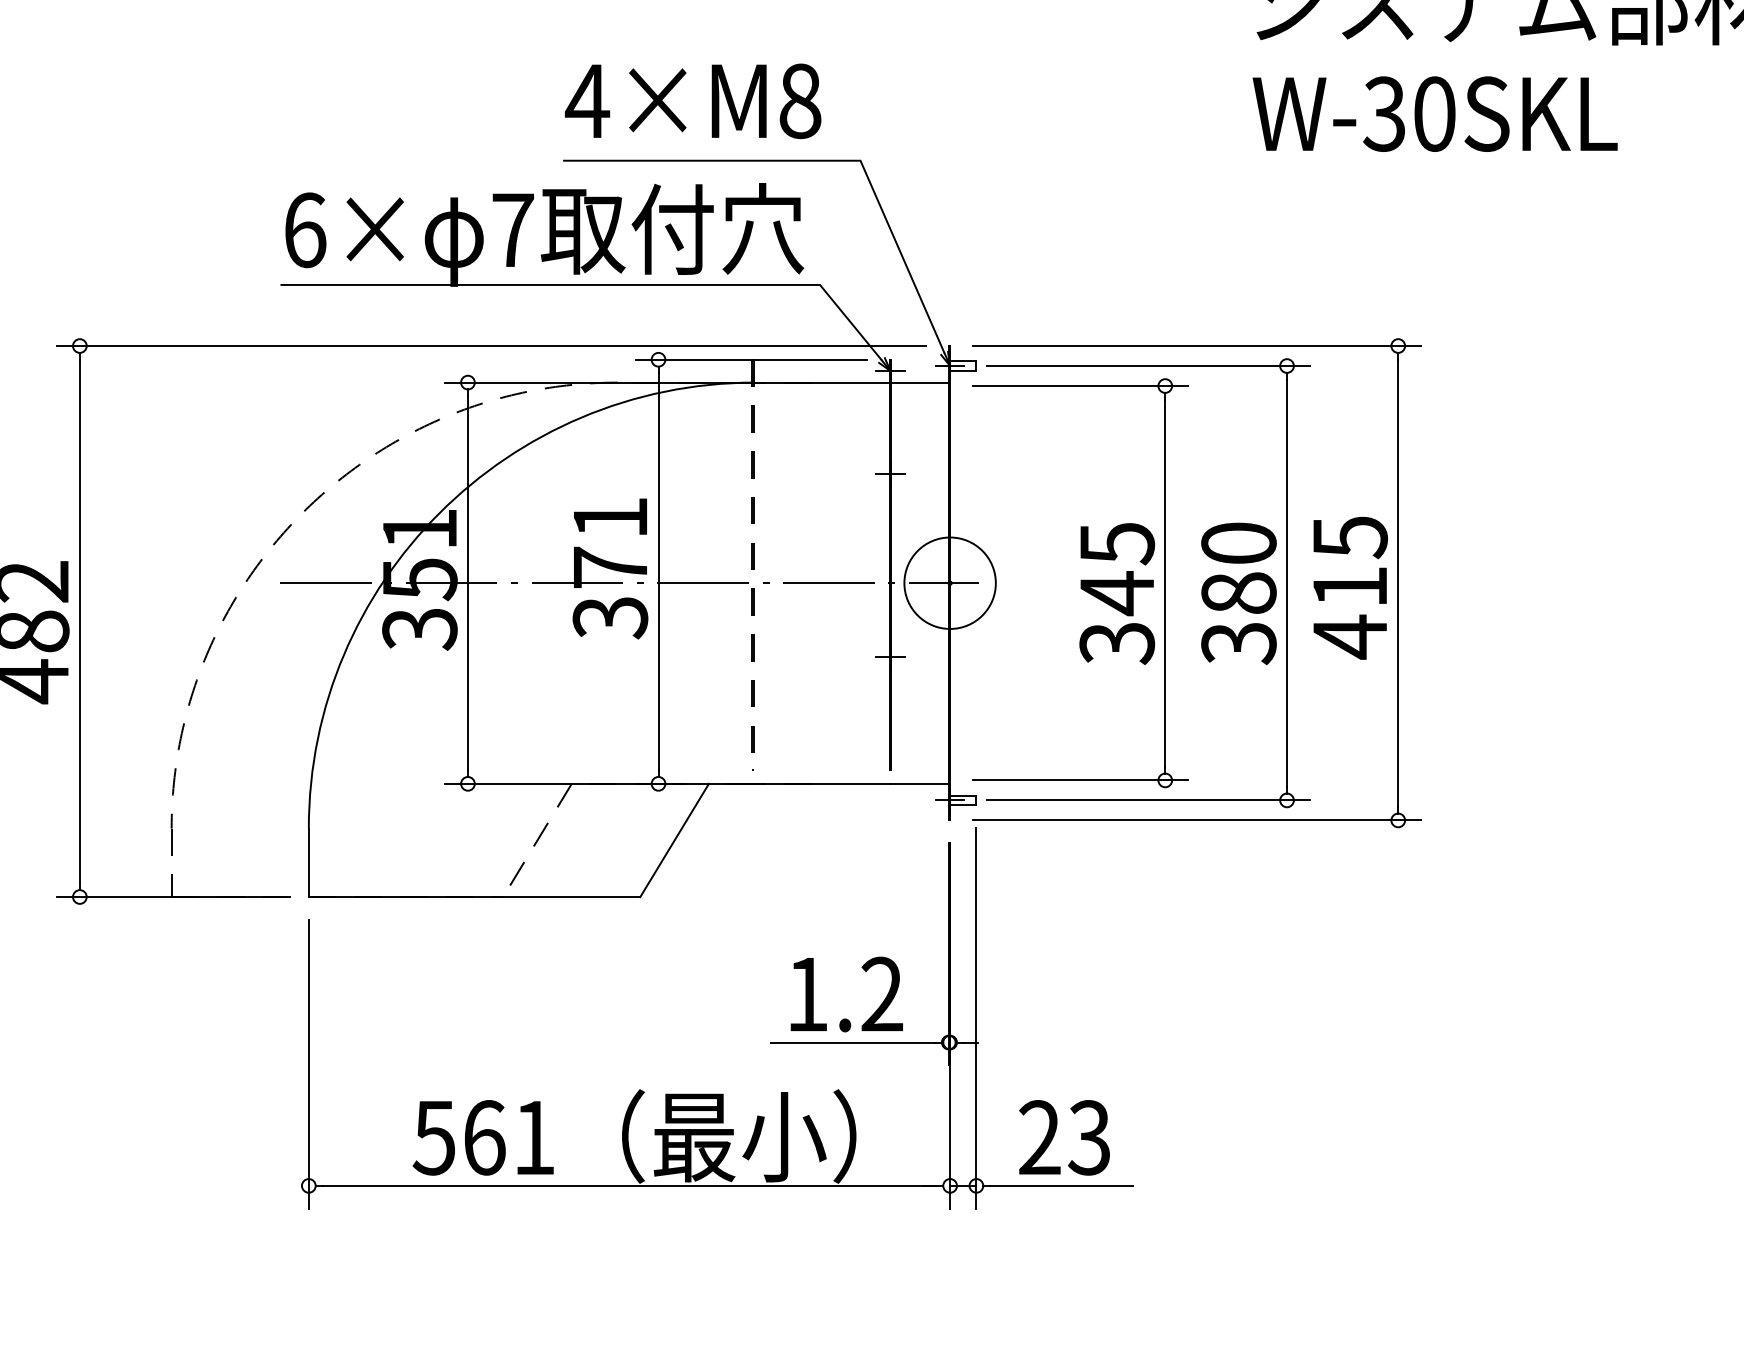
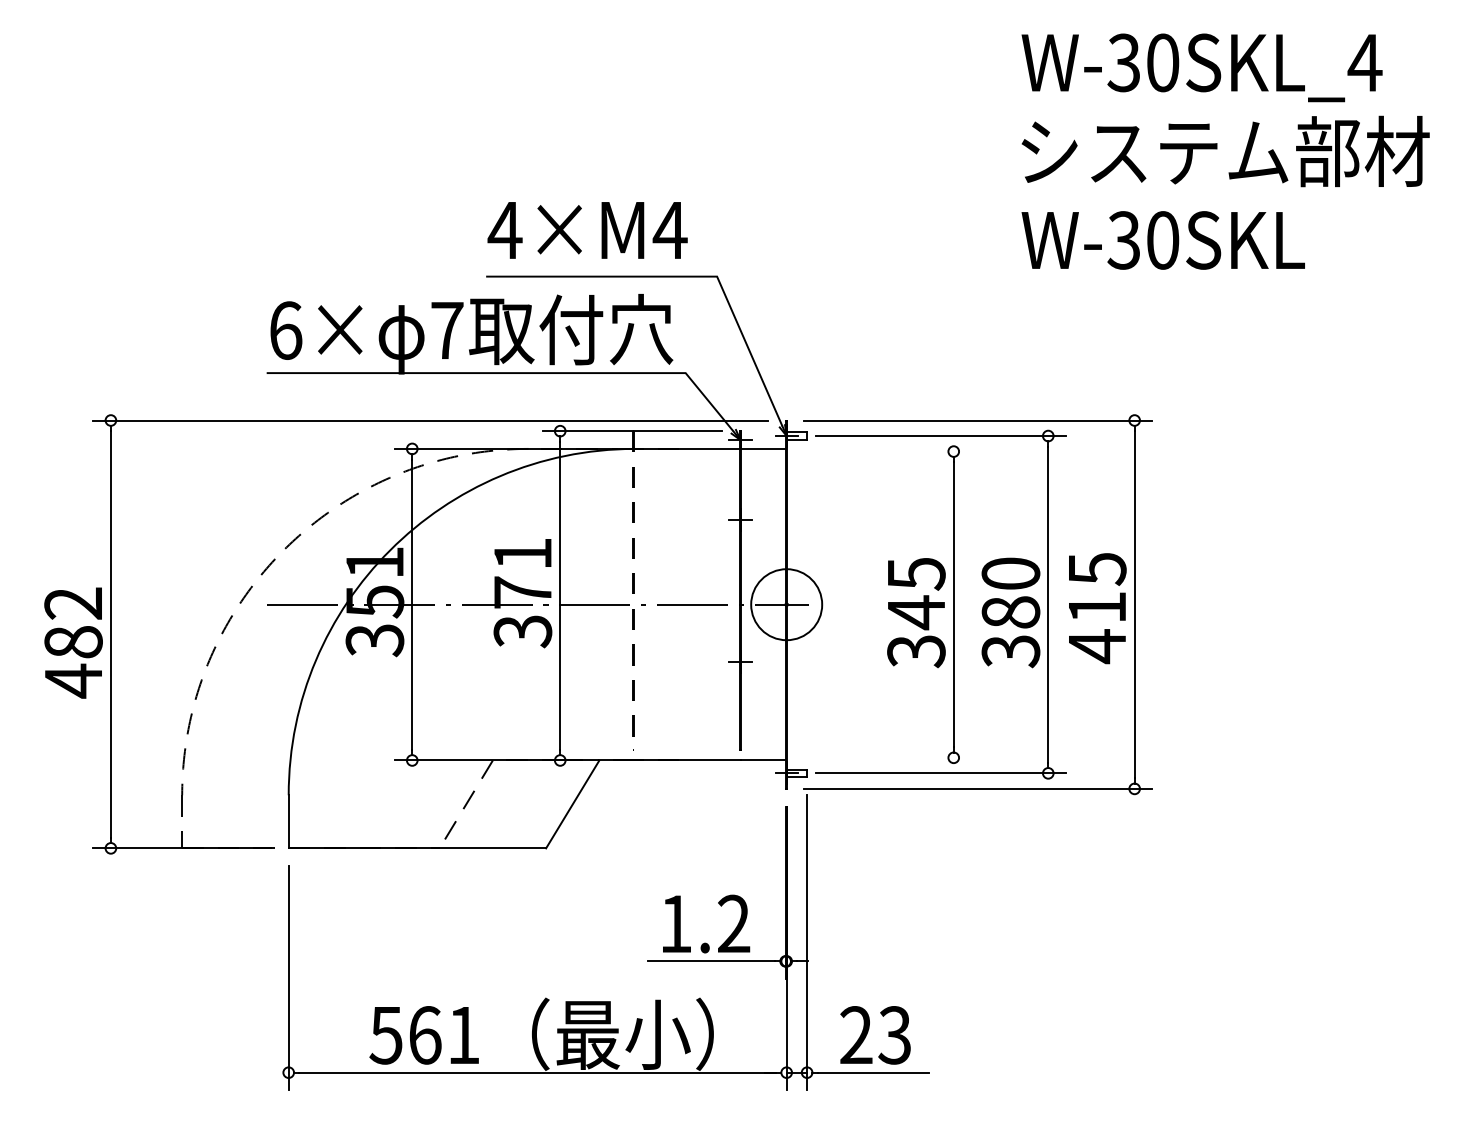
text: (799, 101) -> (669, 230), 4×M8 -> 4×M4
line: (1079, 385) -> (887, 451), removed
line: (1079, 780) -> (887, 757), removed

